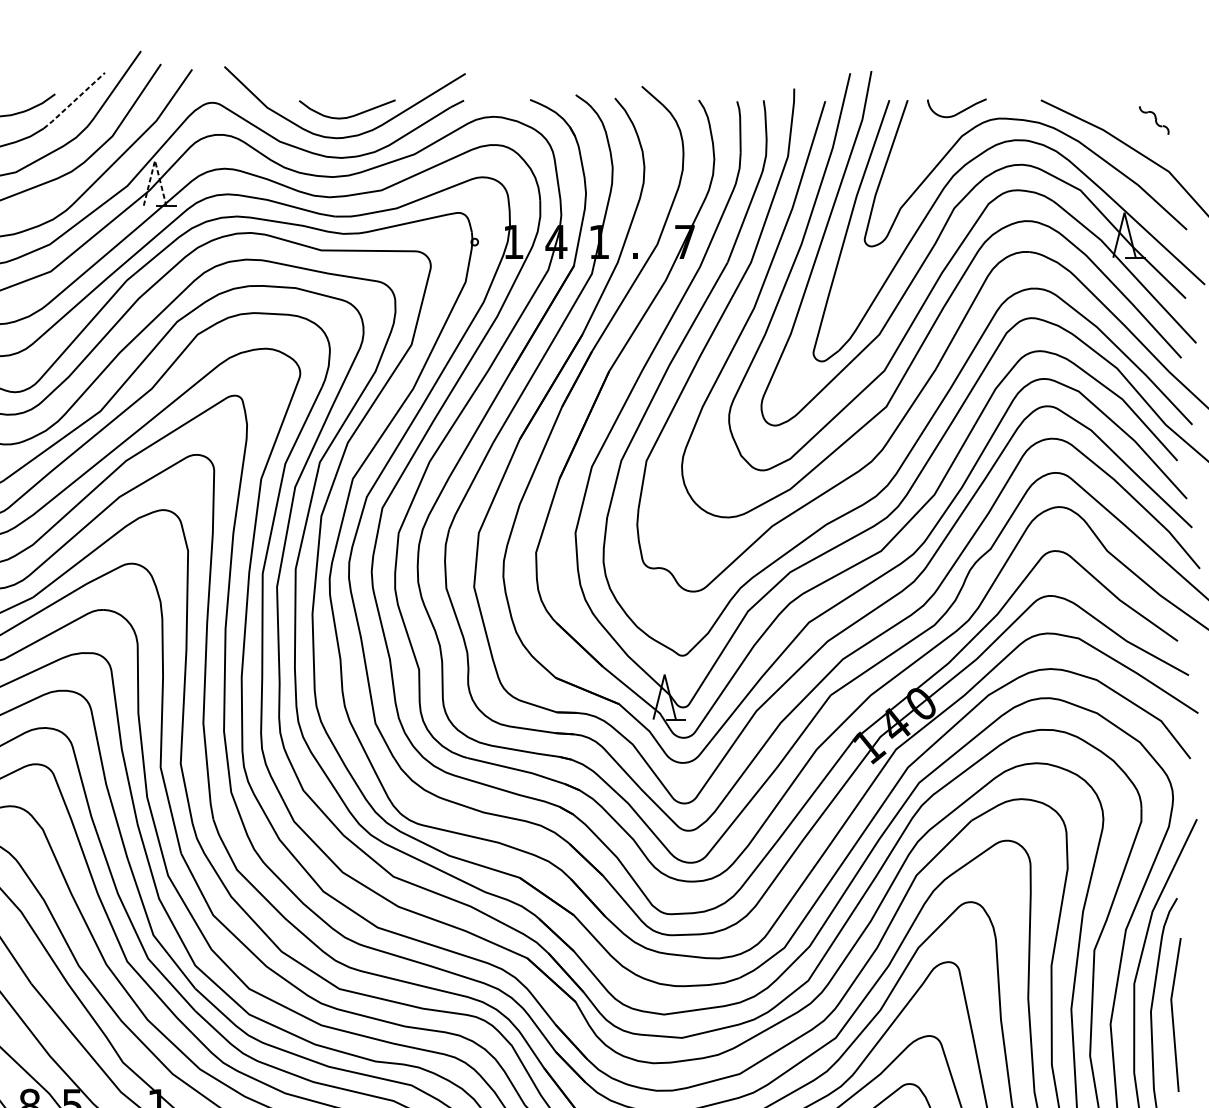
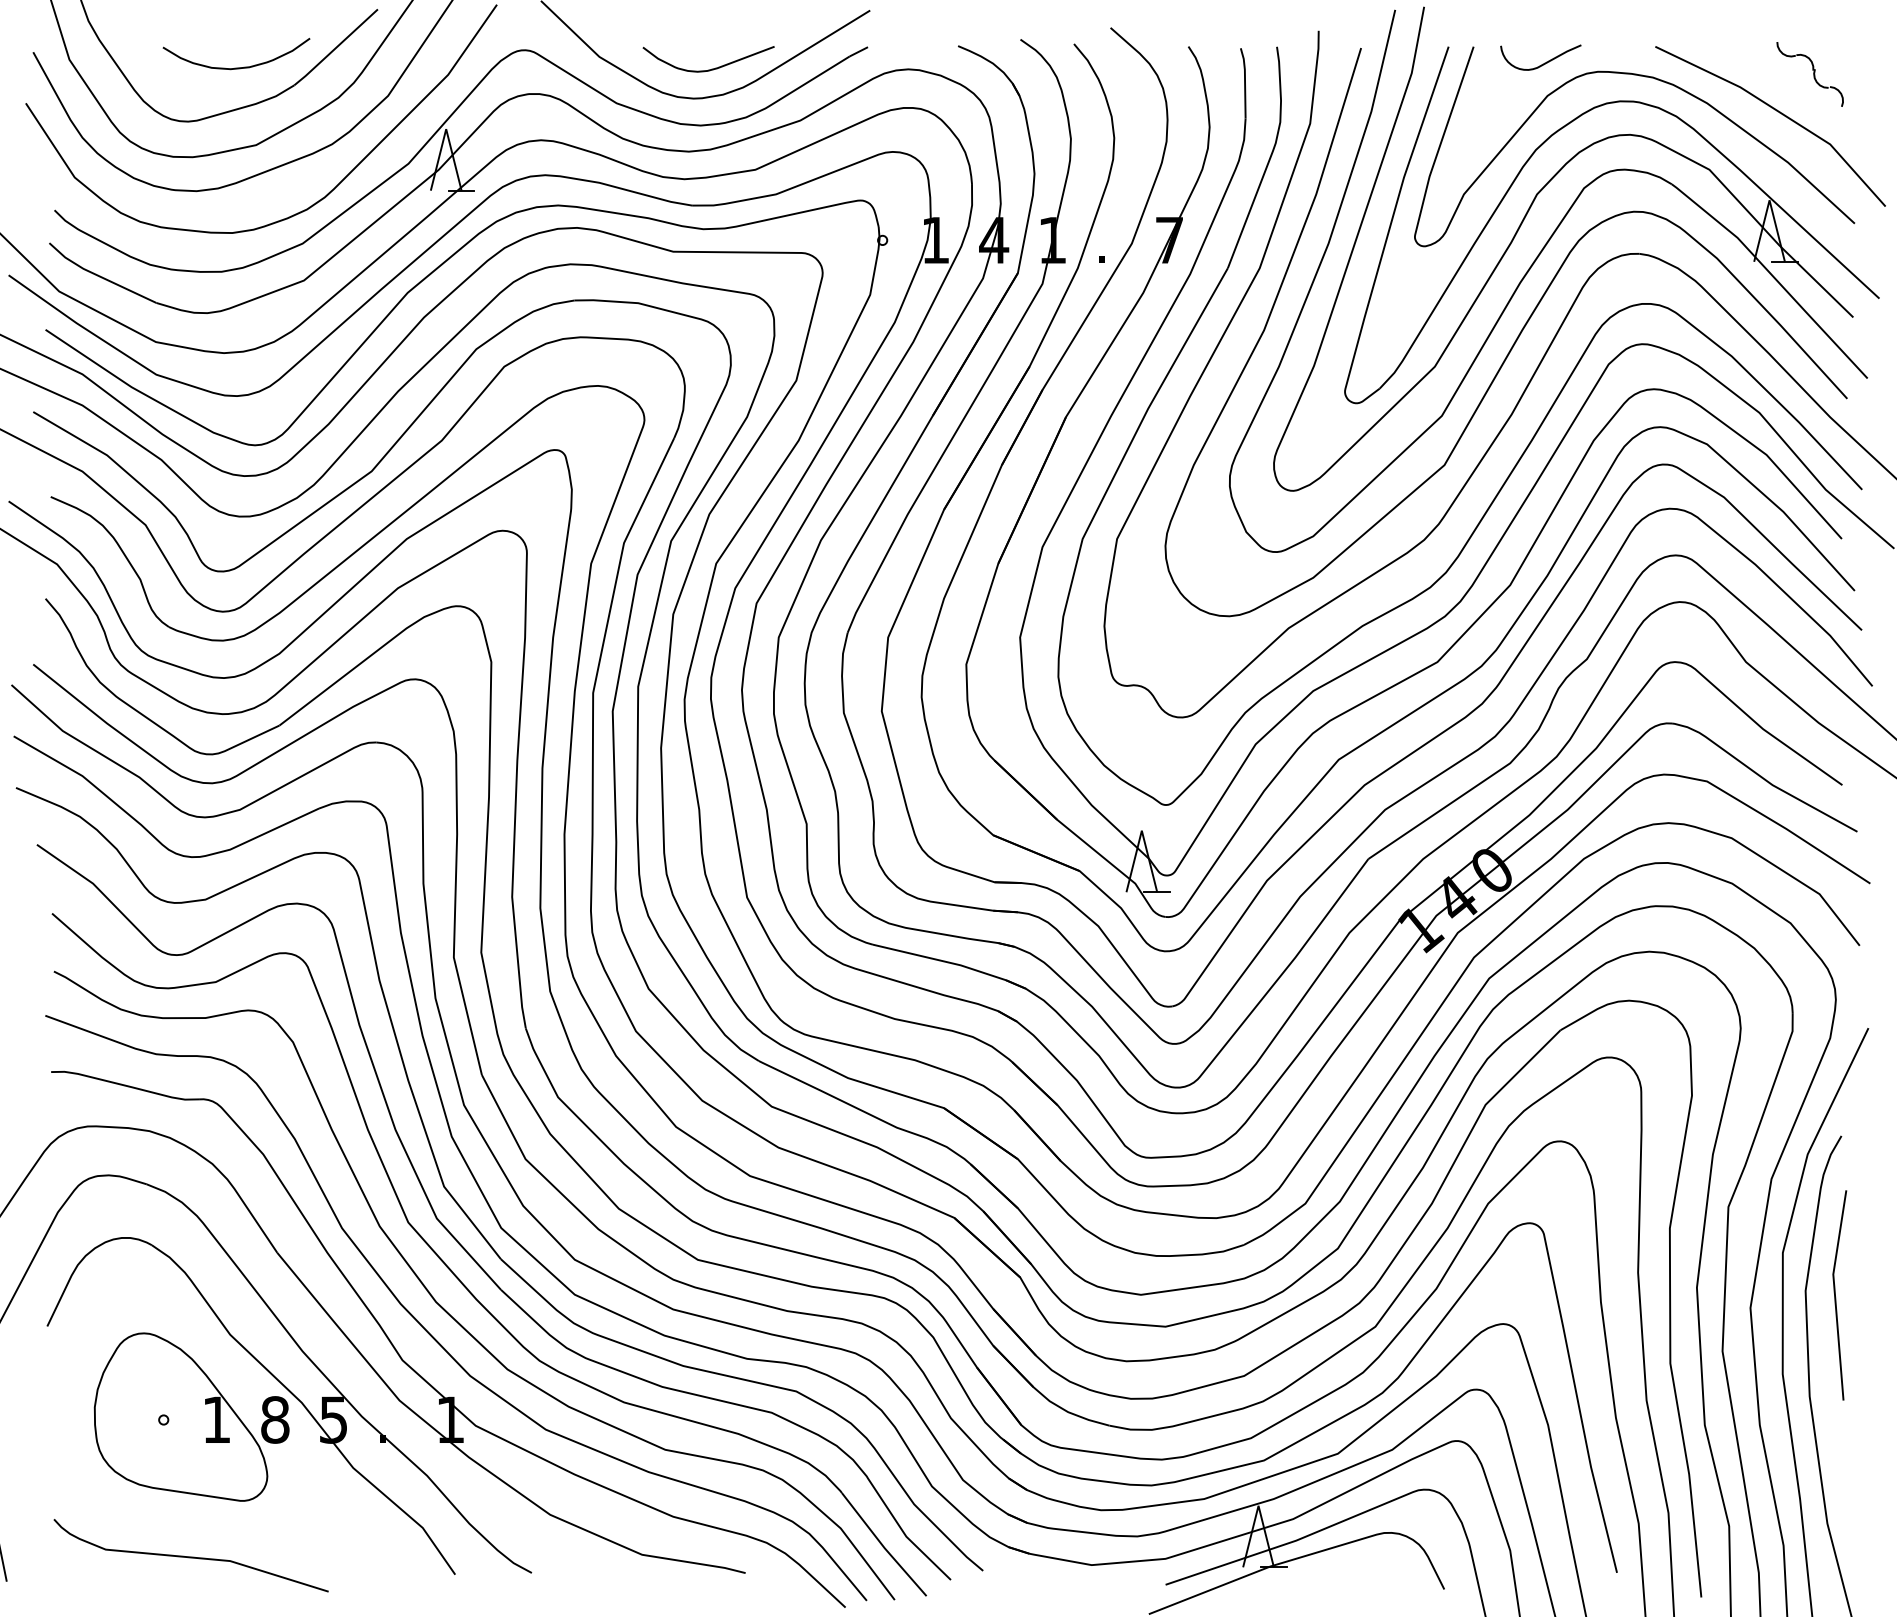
line: (74, 100) -> (336, 47), dashed -> solid
part: (1153, 120) -> (1809, 74), size x1.67
line: (155, 160) -> (446, 129), dashed -> solid

